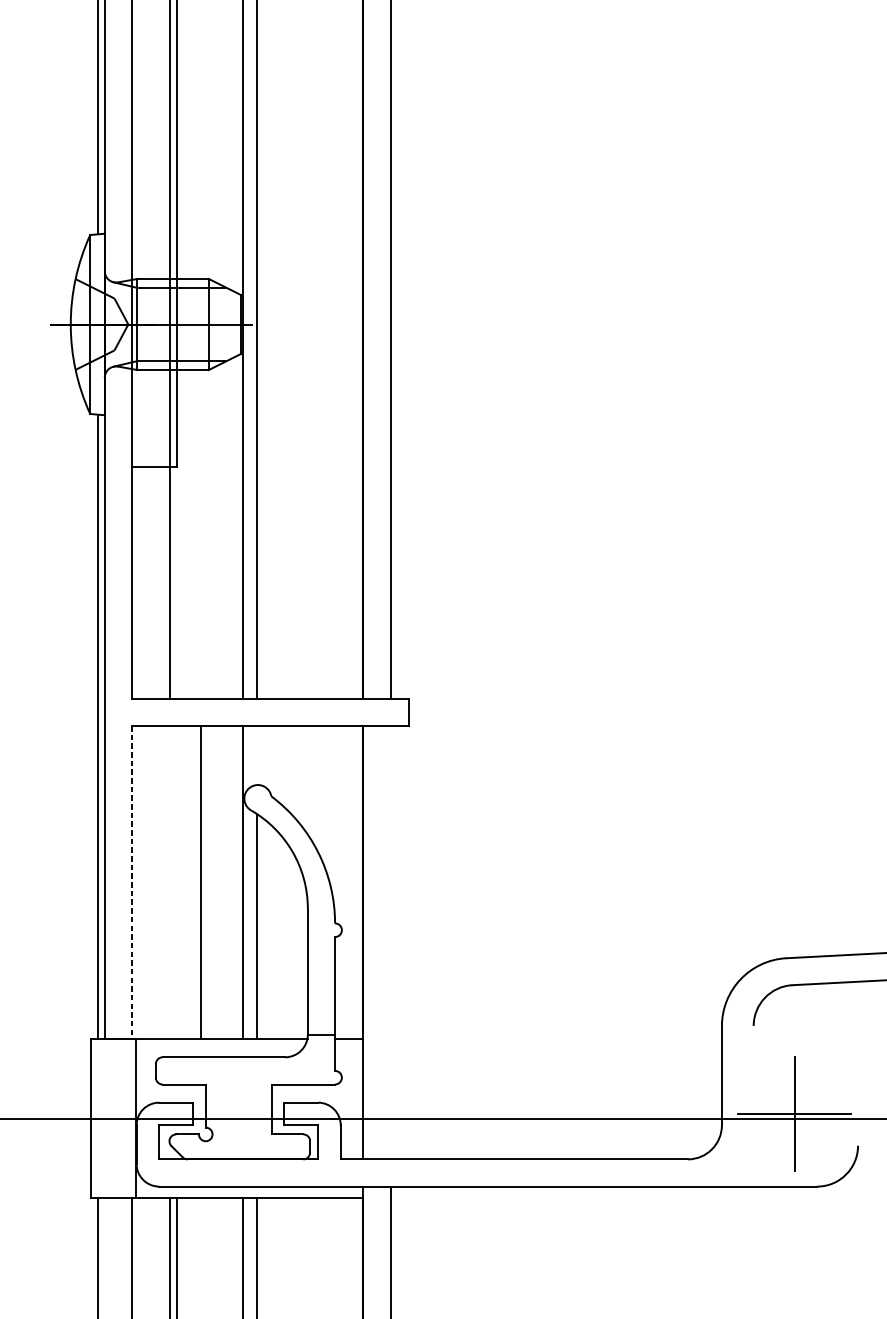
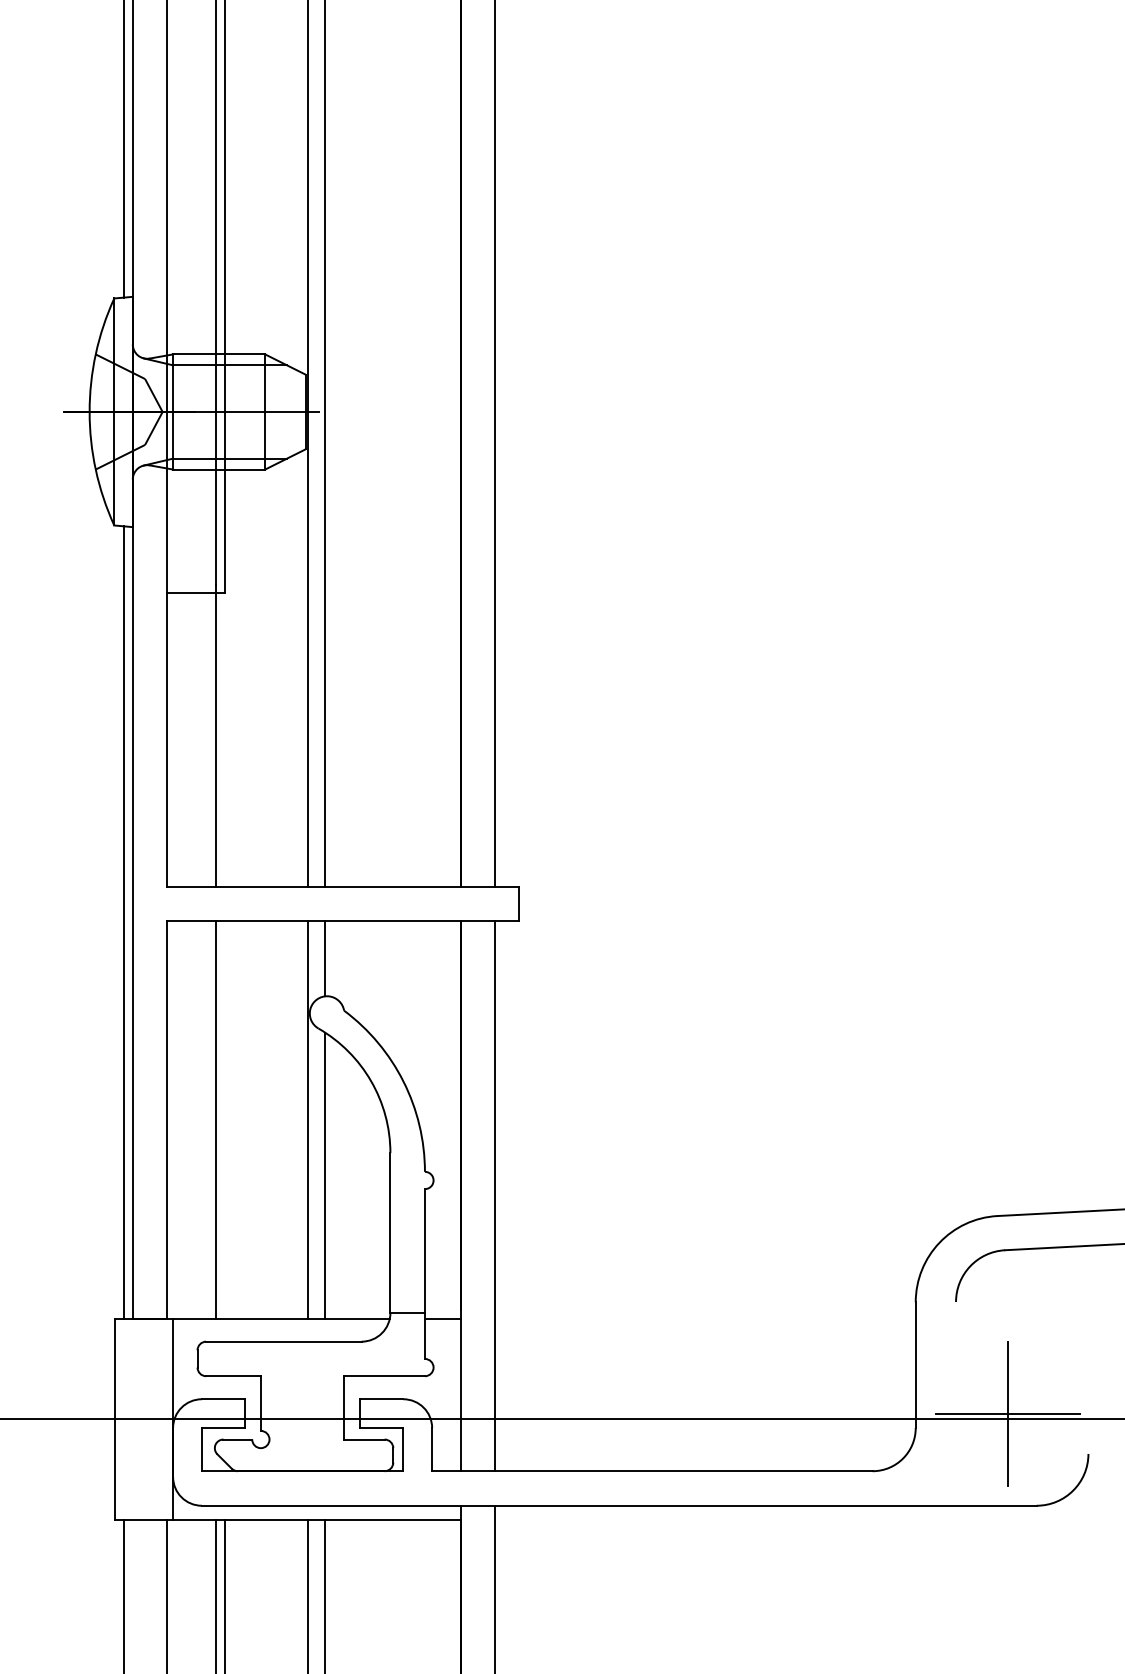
line: (256, 755) -> (325, 958), added
line: (132, 882) -> (167, 1120), dashed -> solid
line: (201, 882) -> (216, 1119), moved
line: (390, 942) -> (495, 1196), added

